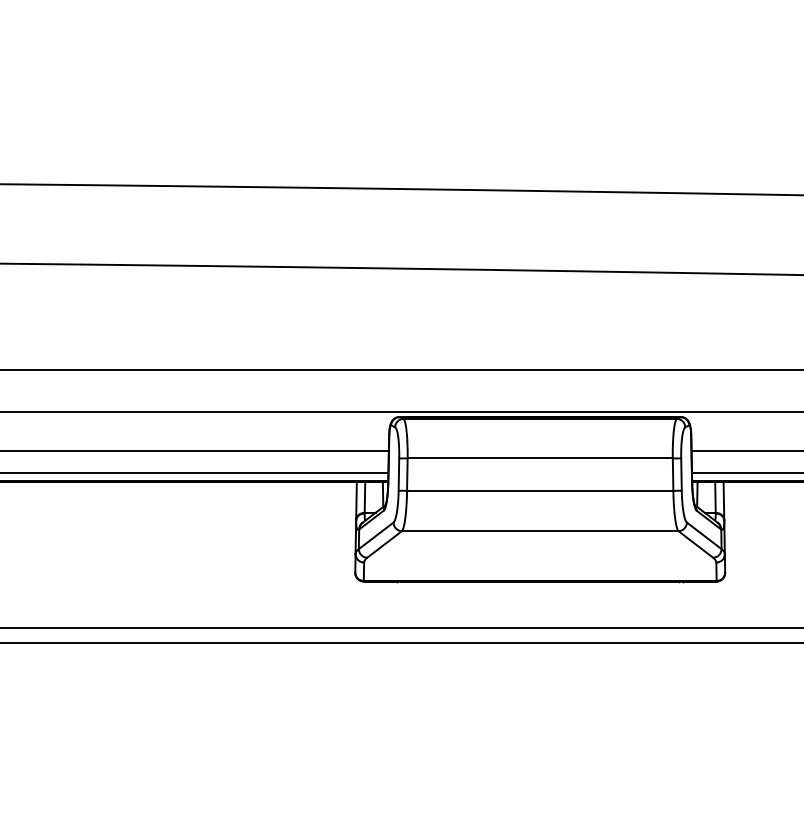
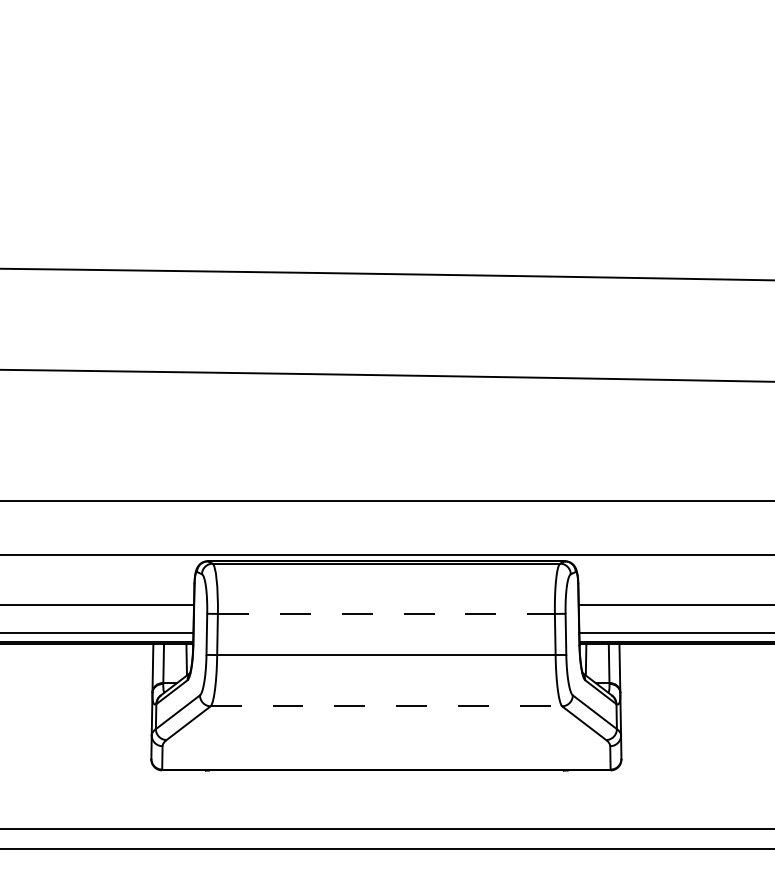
line: (540, 458) -> (386, 613), solid -> dashed
line: (540, 531) -> (386, 706), solid -> dashed

